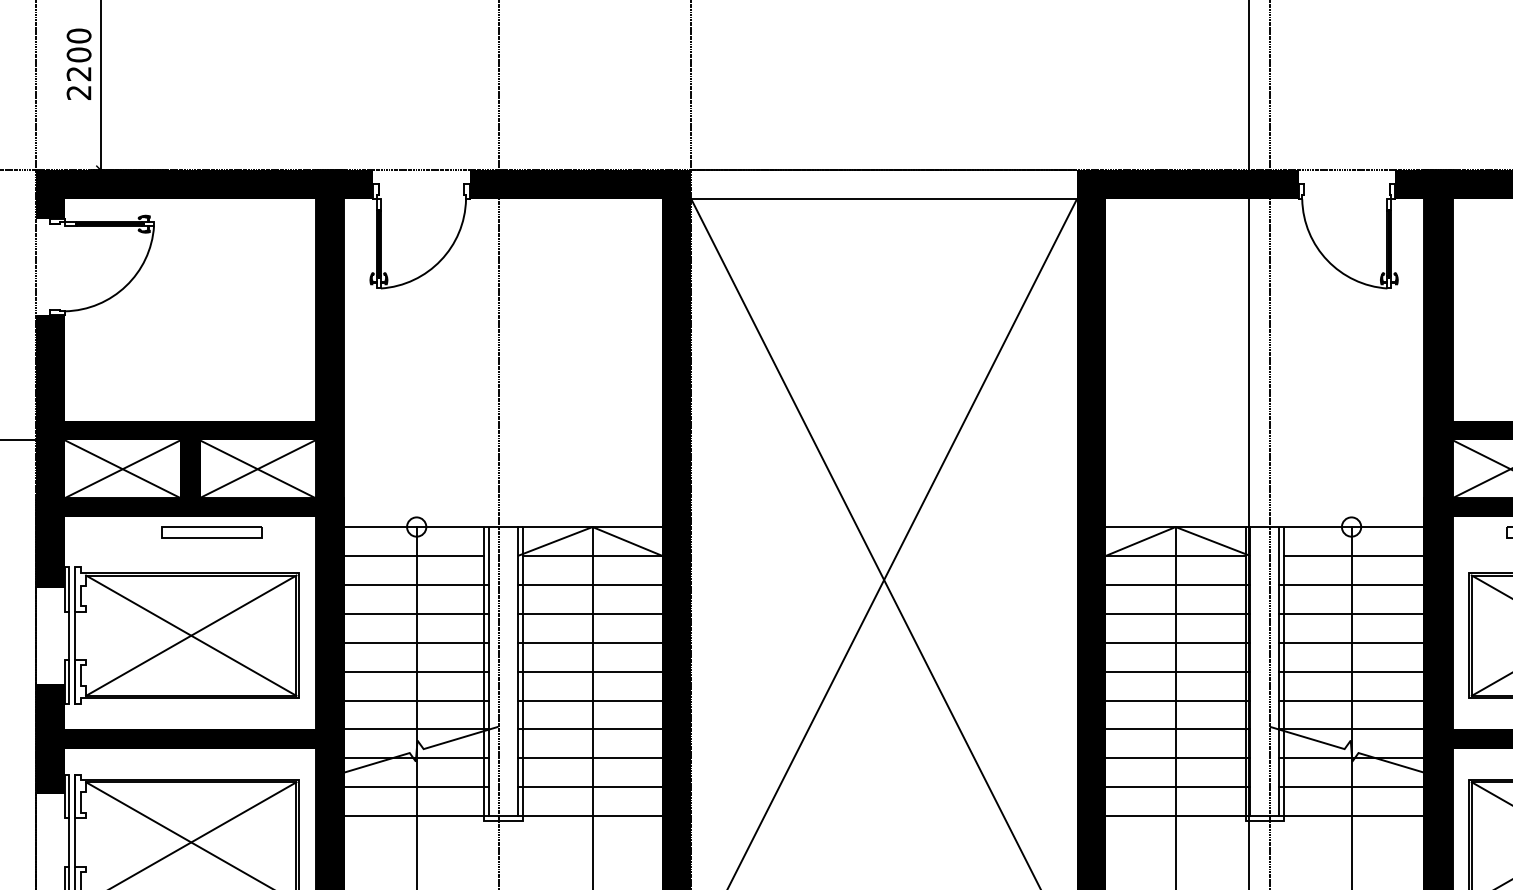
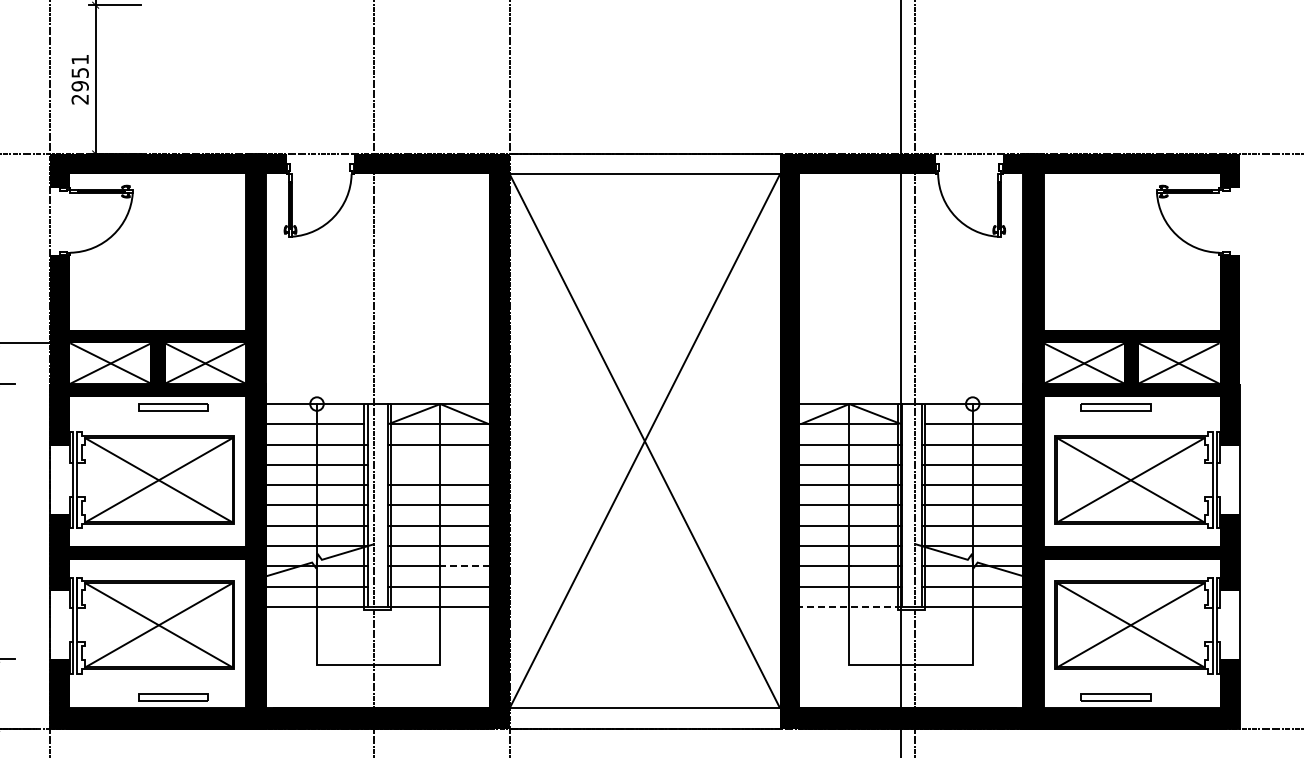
text: (78, 54) -> (79, 72), 2200 -> 2951
line: (589, 613) -> (438, 464), removed
line: (626, 758) -> (464, 566), solid -> dashed
line: (1178, 815) -> (851, 606), solid -> dashed

